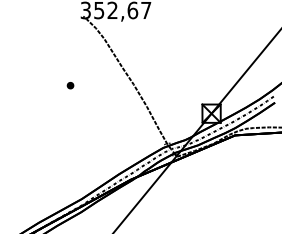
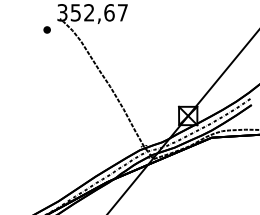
part: (70, 85) -> (47, 29), moved

